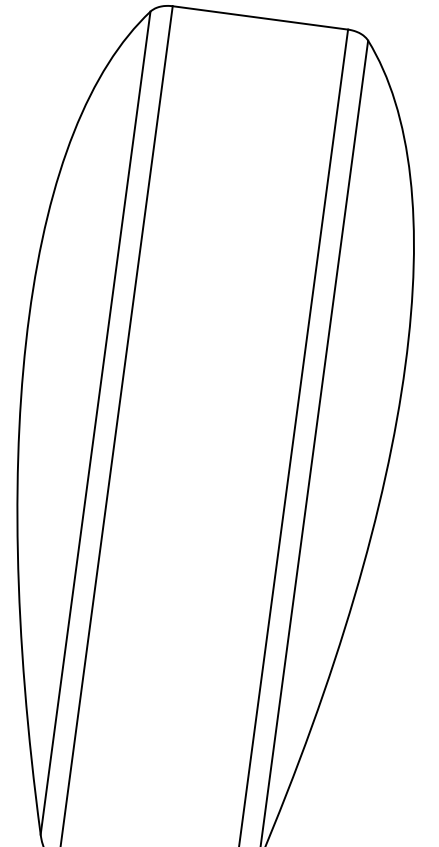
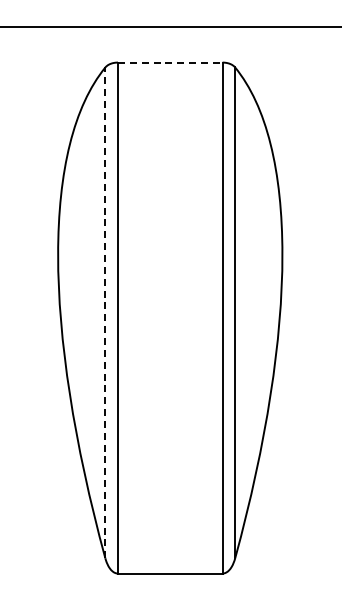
line: (260, 17) -> (170, 62), solid -> dashed
line: (95, 422) -> (105, 312), solid -> dashed

